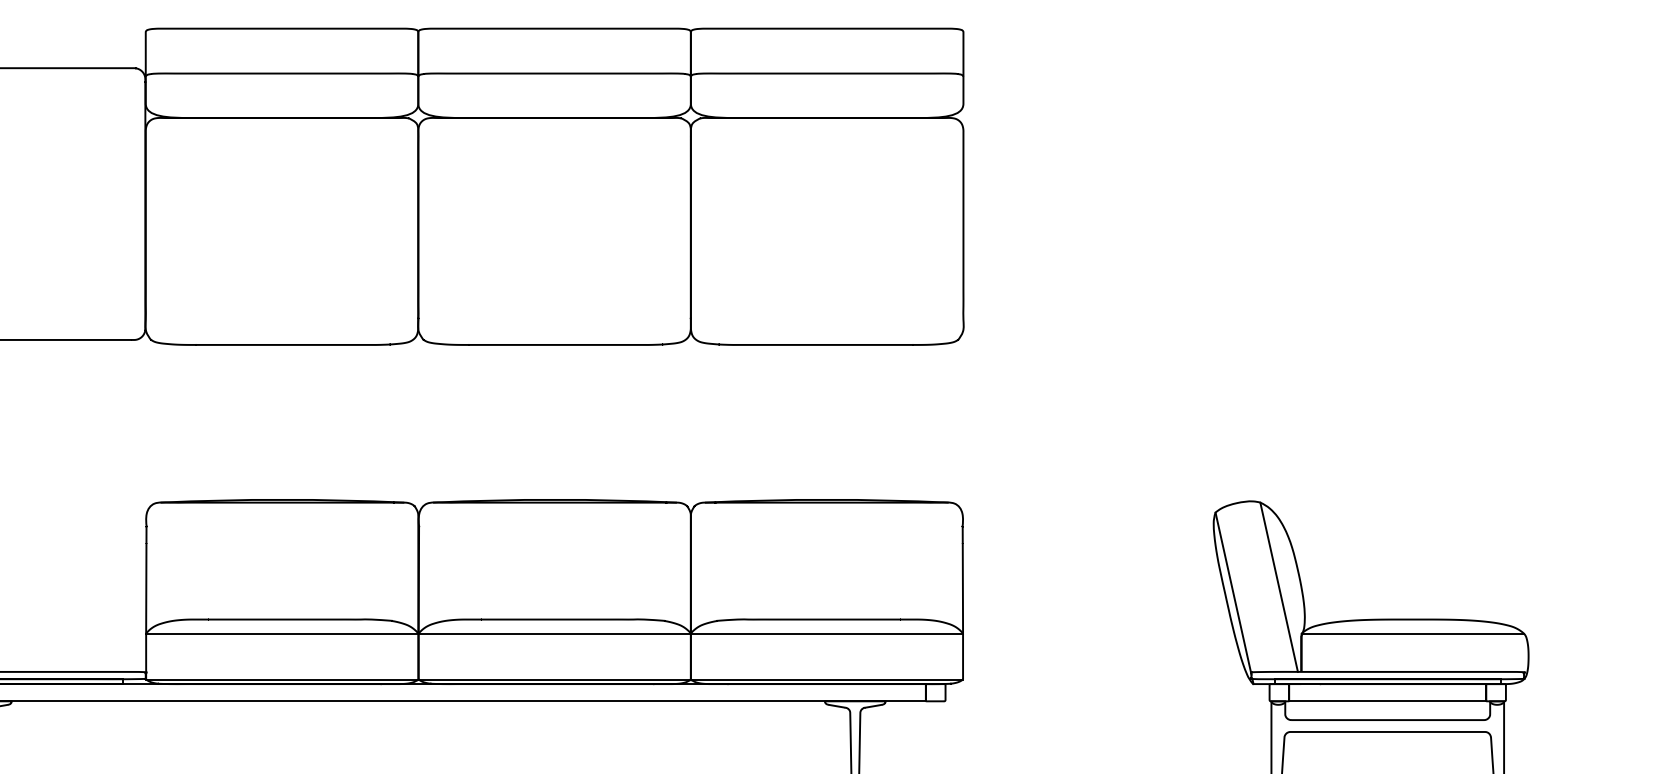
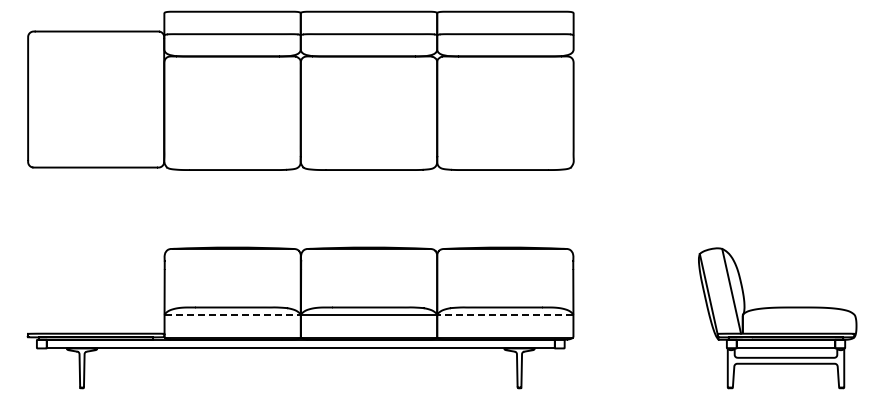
line: (283, 633) -> (233, 314), solid -> dashed
line: (825, 633) -> (504, 314), solid -> dashed
line: (1412, 633) -> (798, 314), removed

